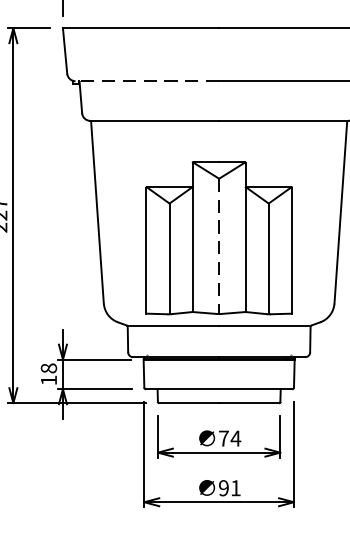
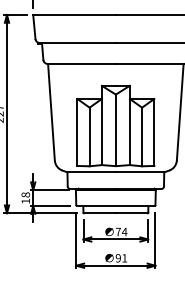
line: (146, 80) -> (77, 42), dashed -> solid
line: (218, 246) -> (115, 130), dashed -> solid

